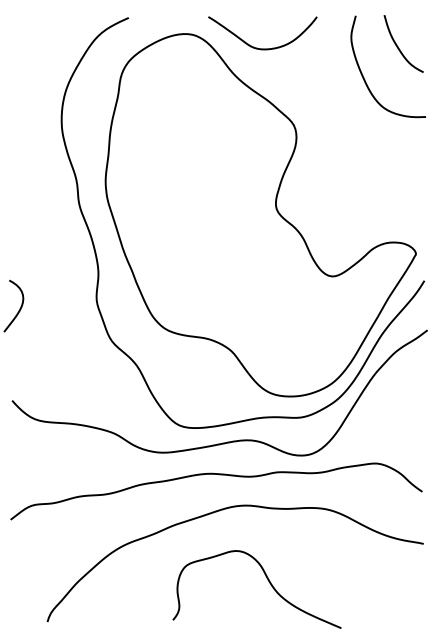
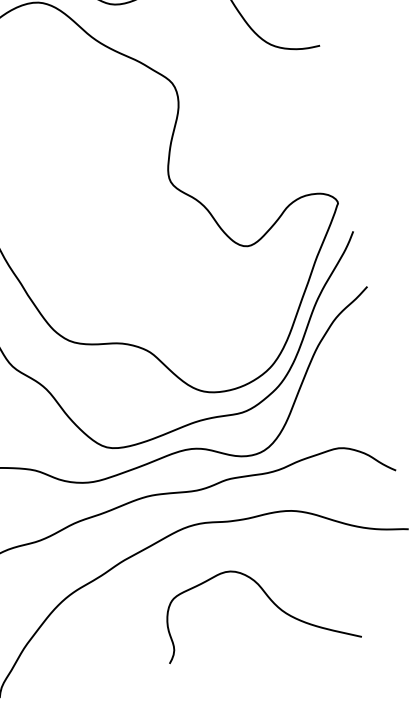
curve: (267, 580) -> (268, 598), moved

